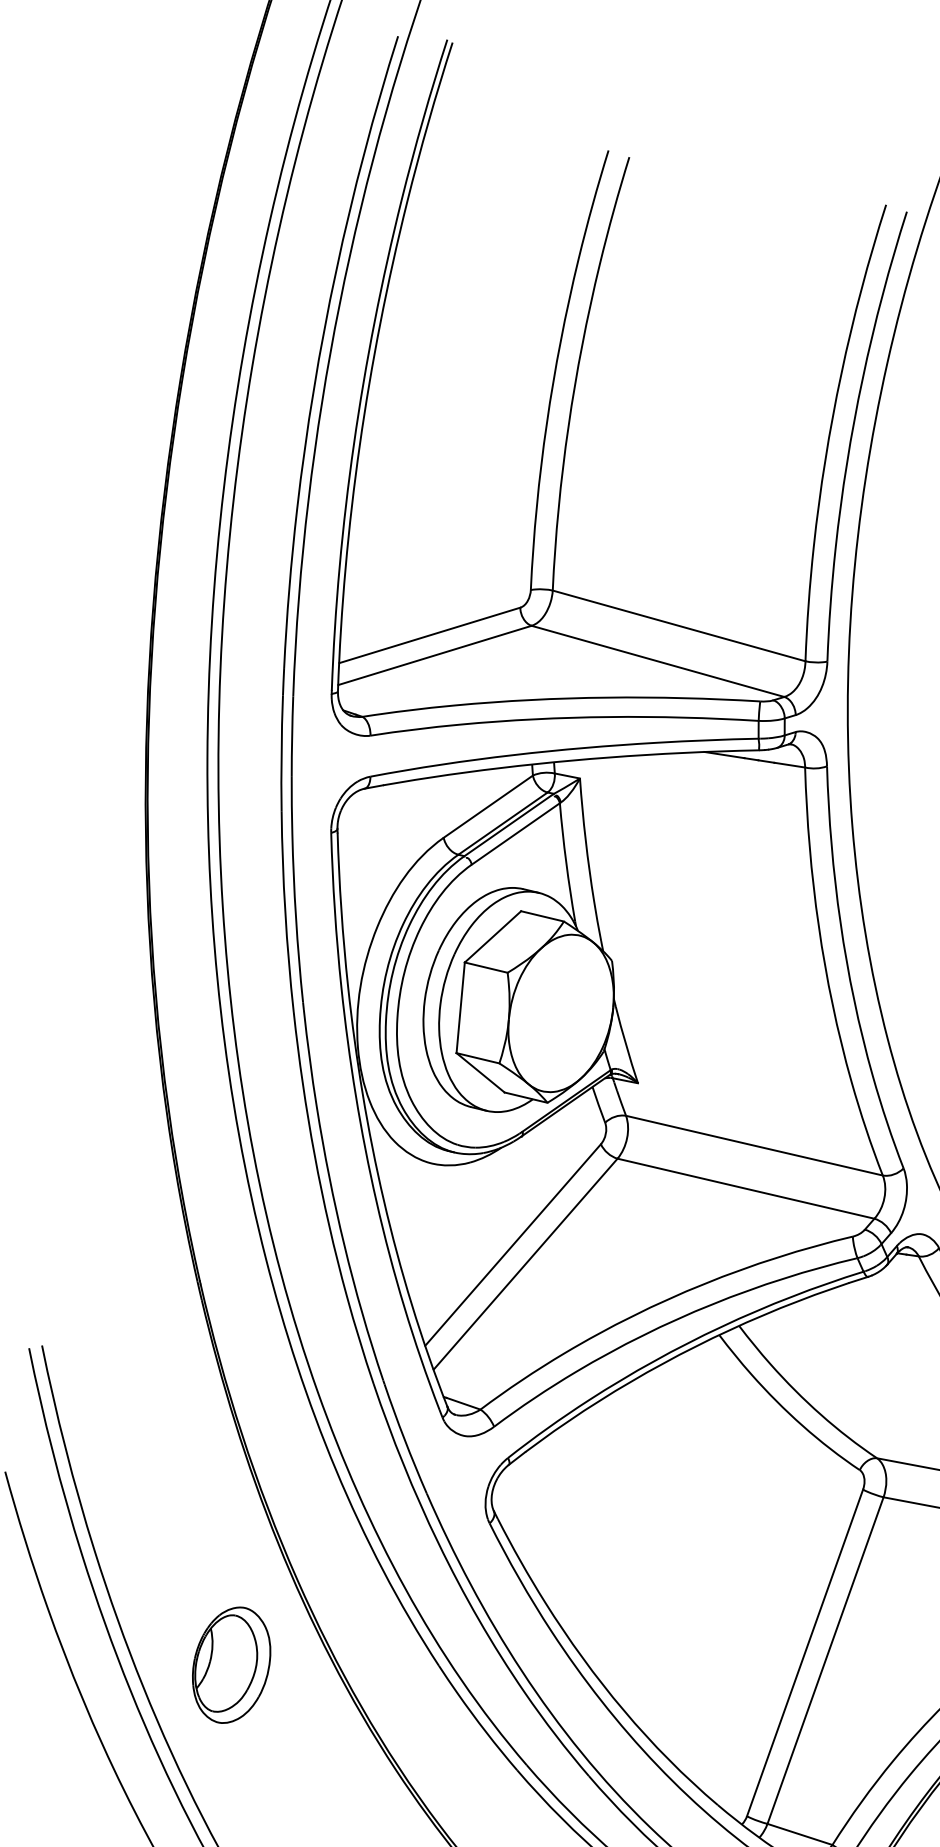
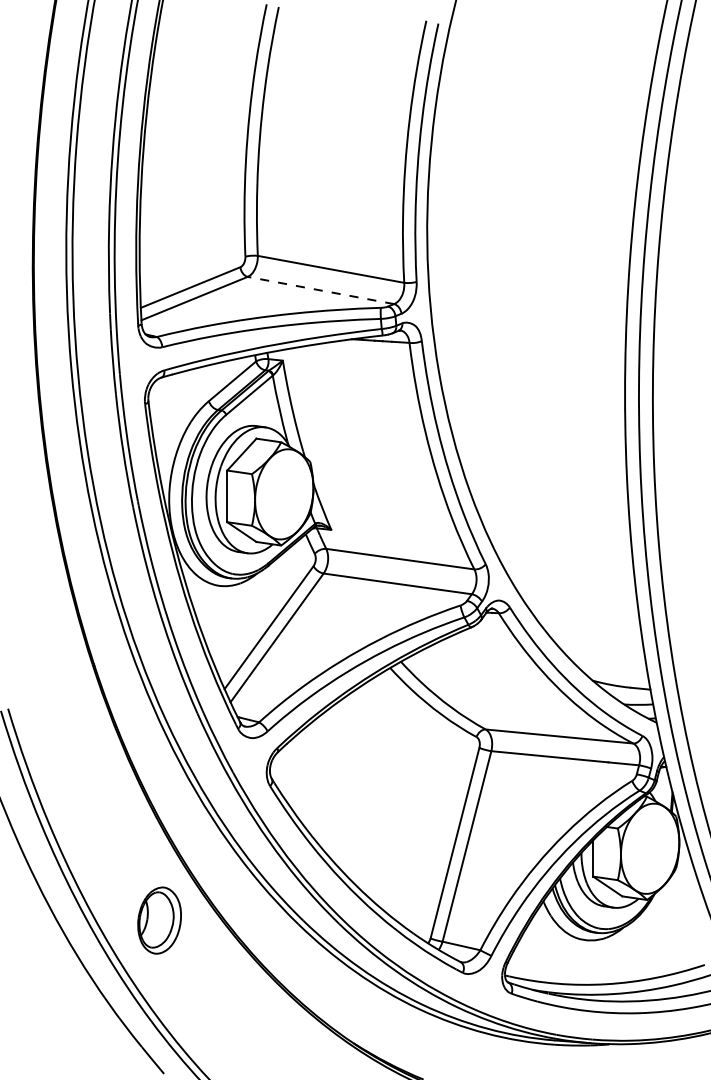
line: (657, 661) -> (320, 290), solid -> dashed
part: (231, 1665) -> (159, 920), moved

